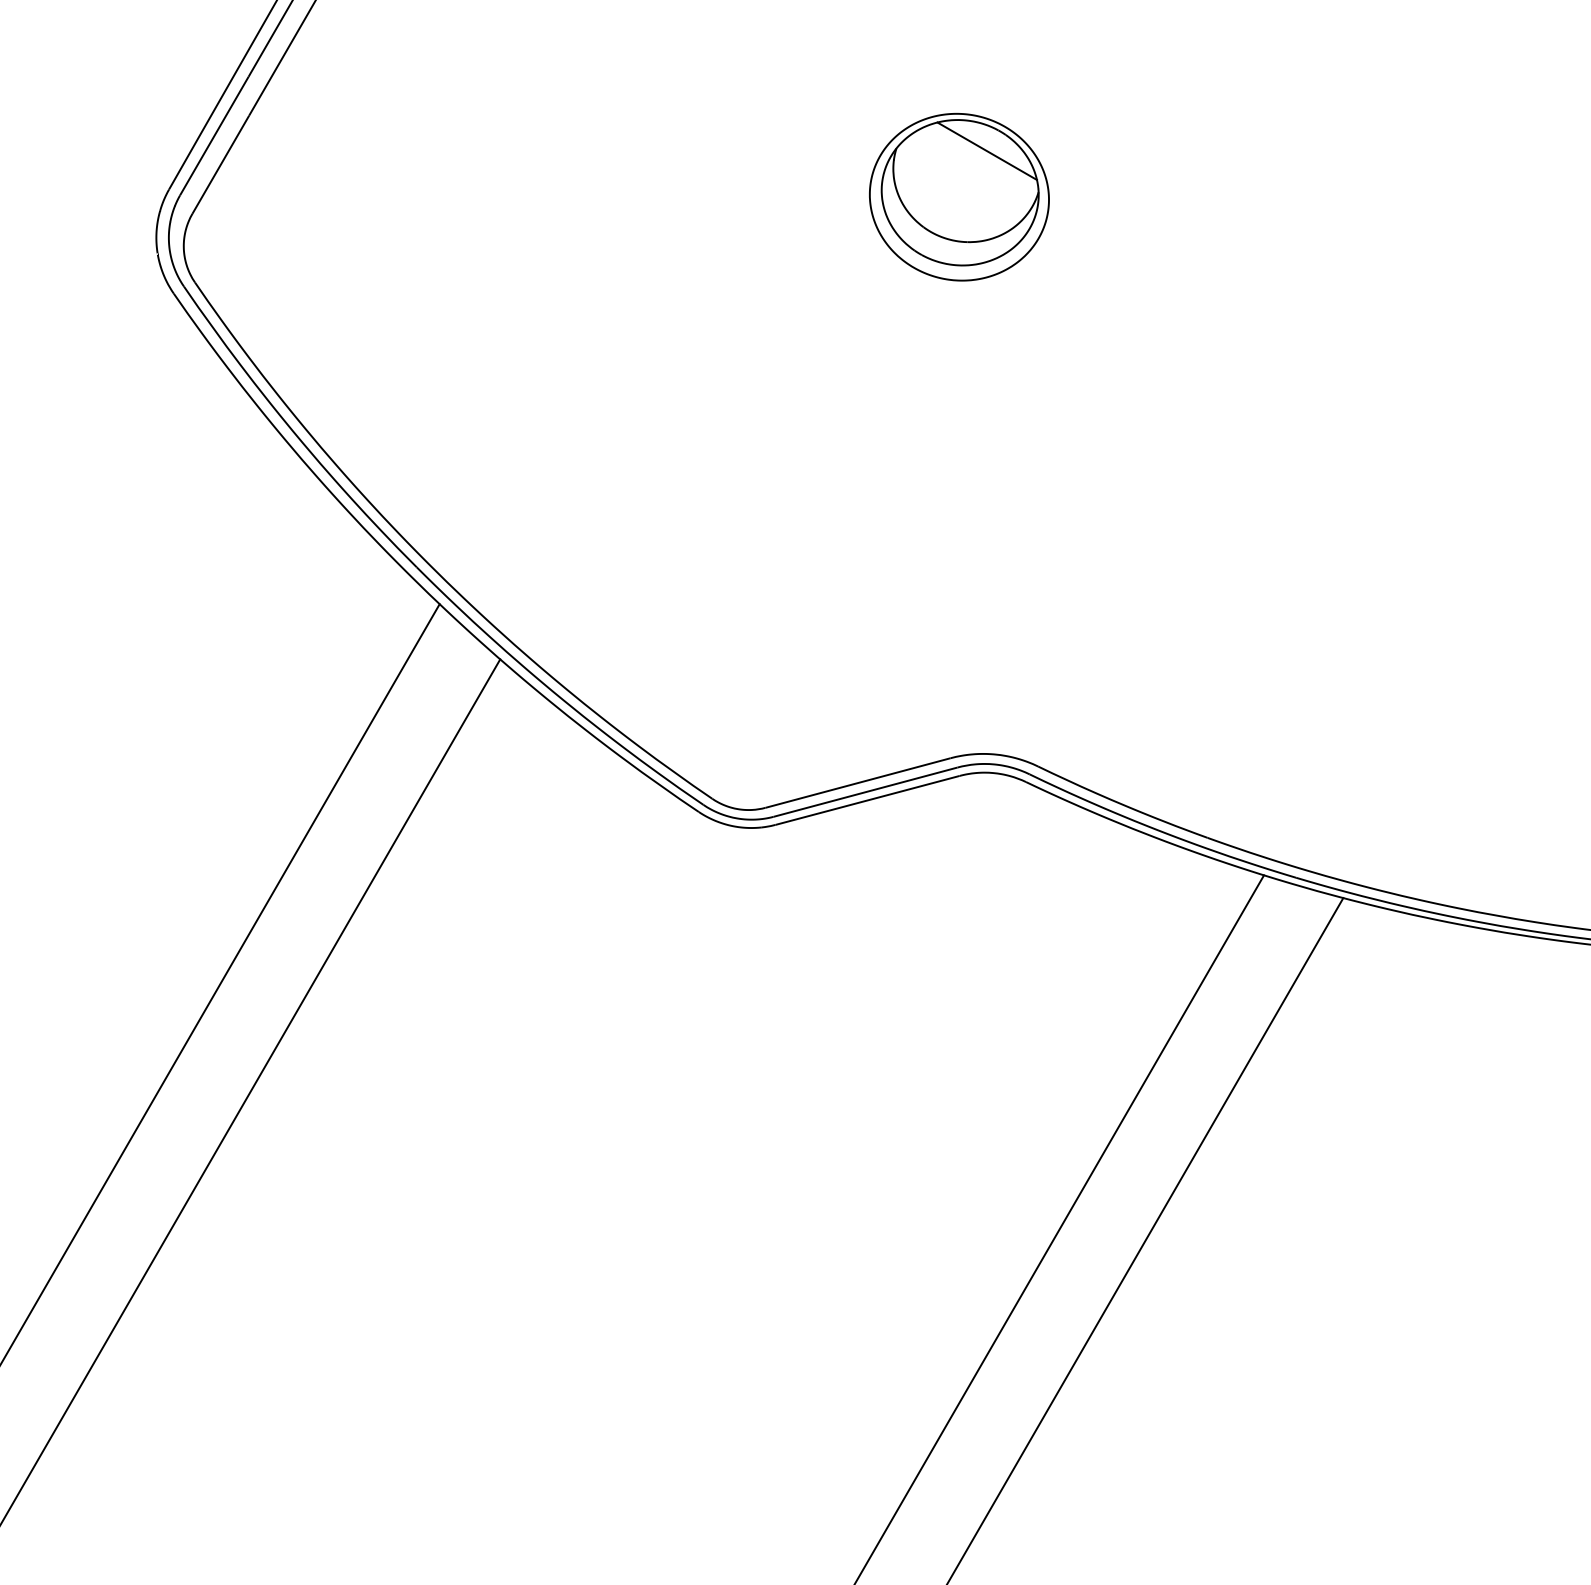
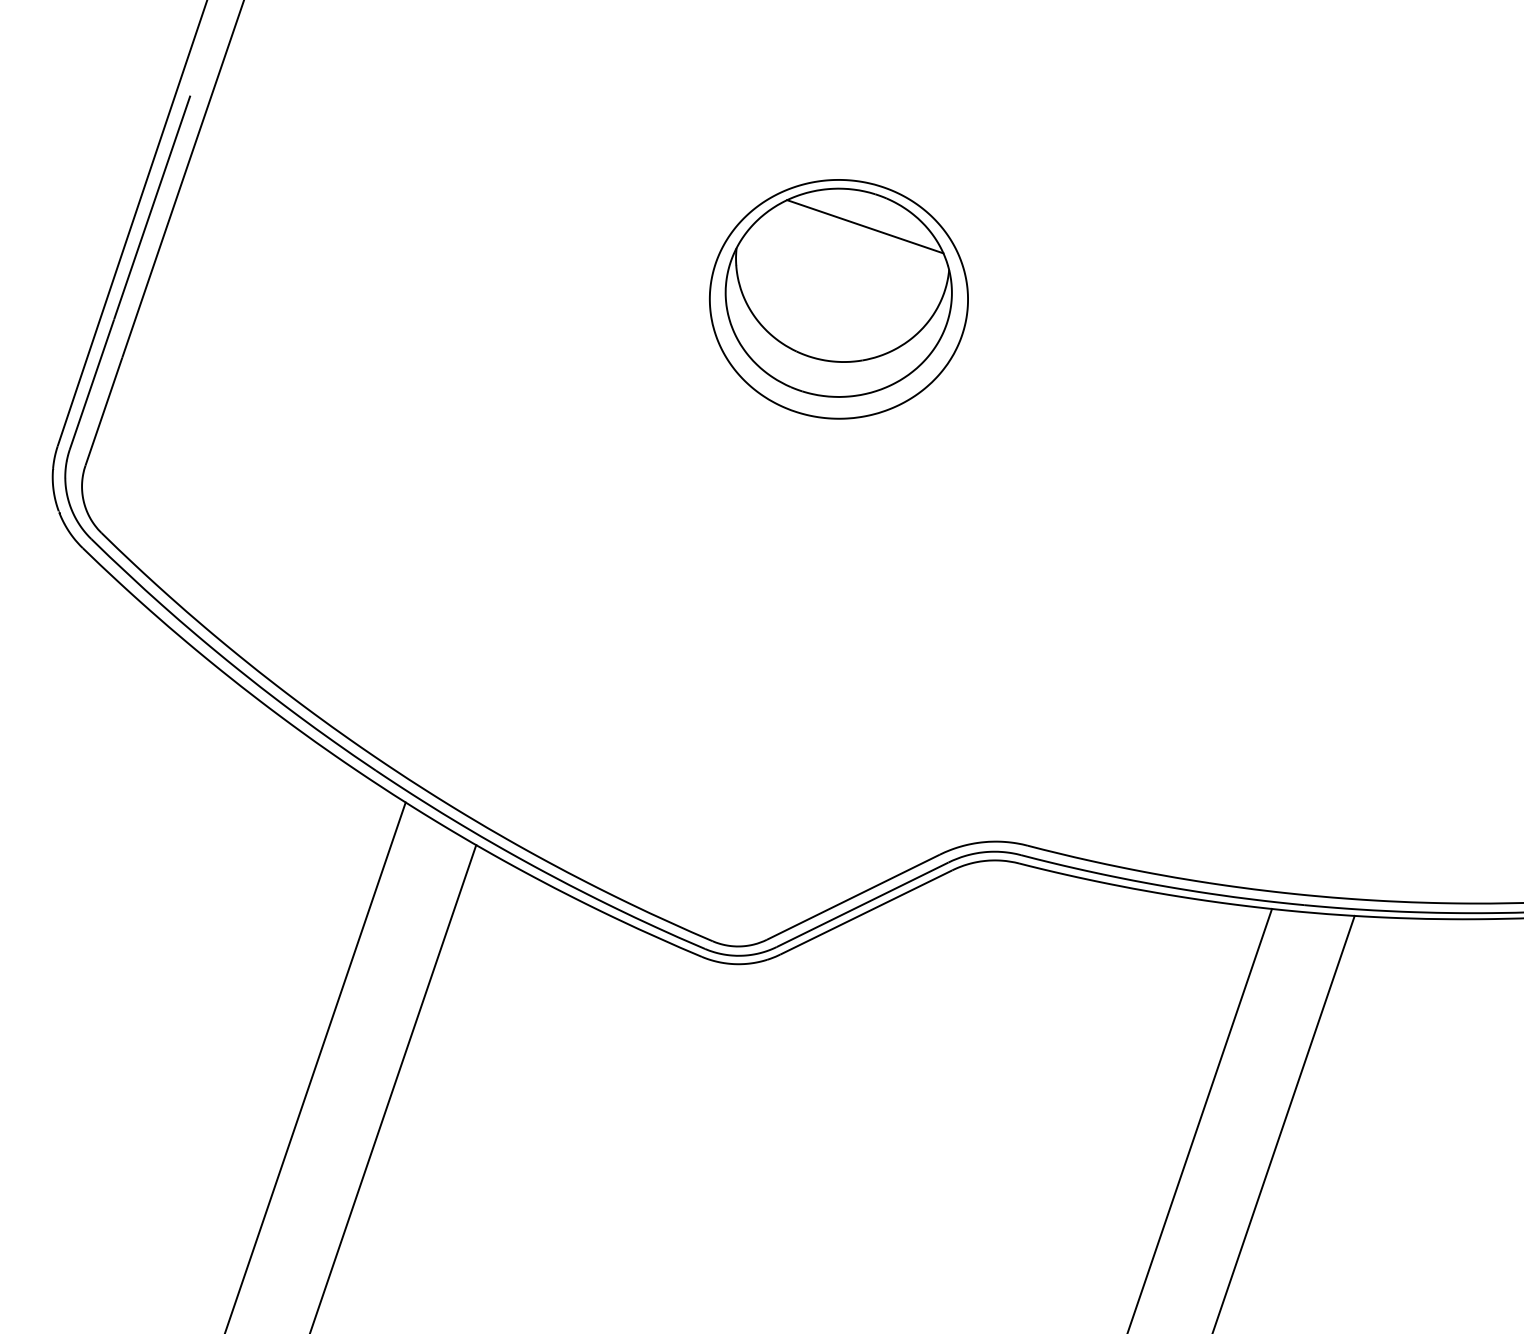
part: (959, 197) -> (839, 299), size x1.43

